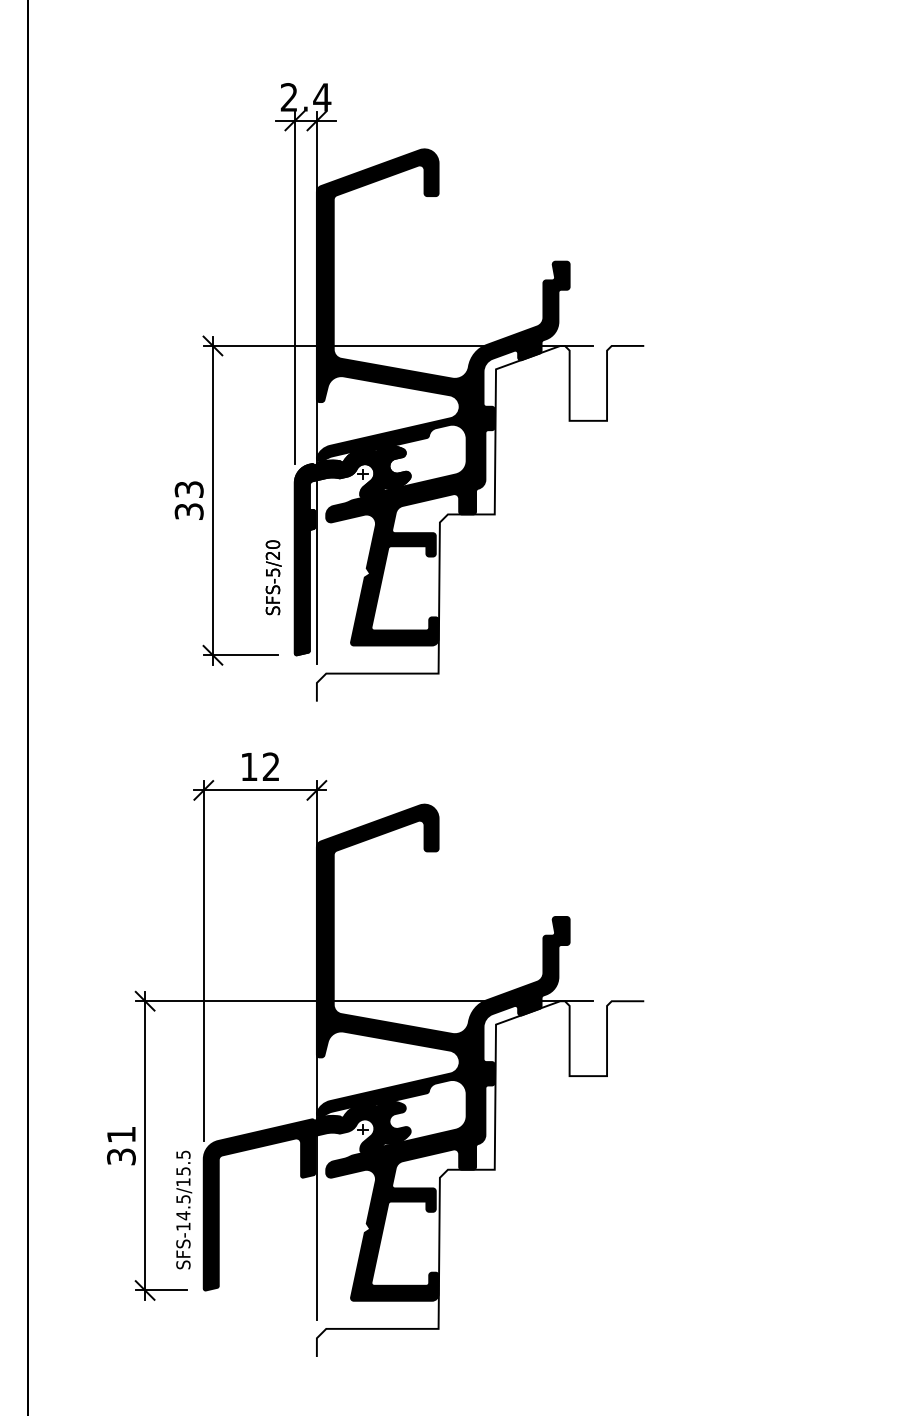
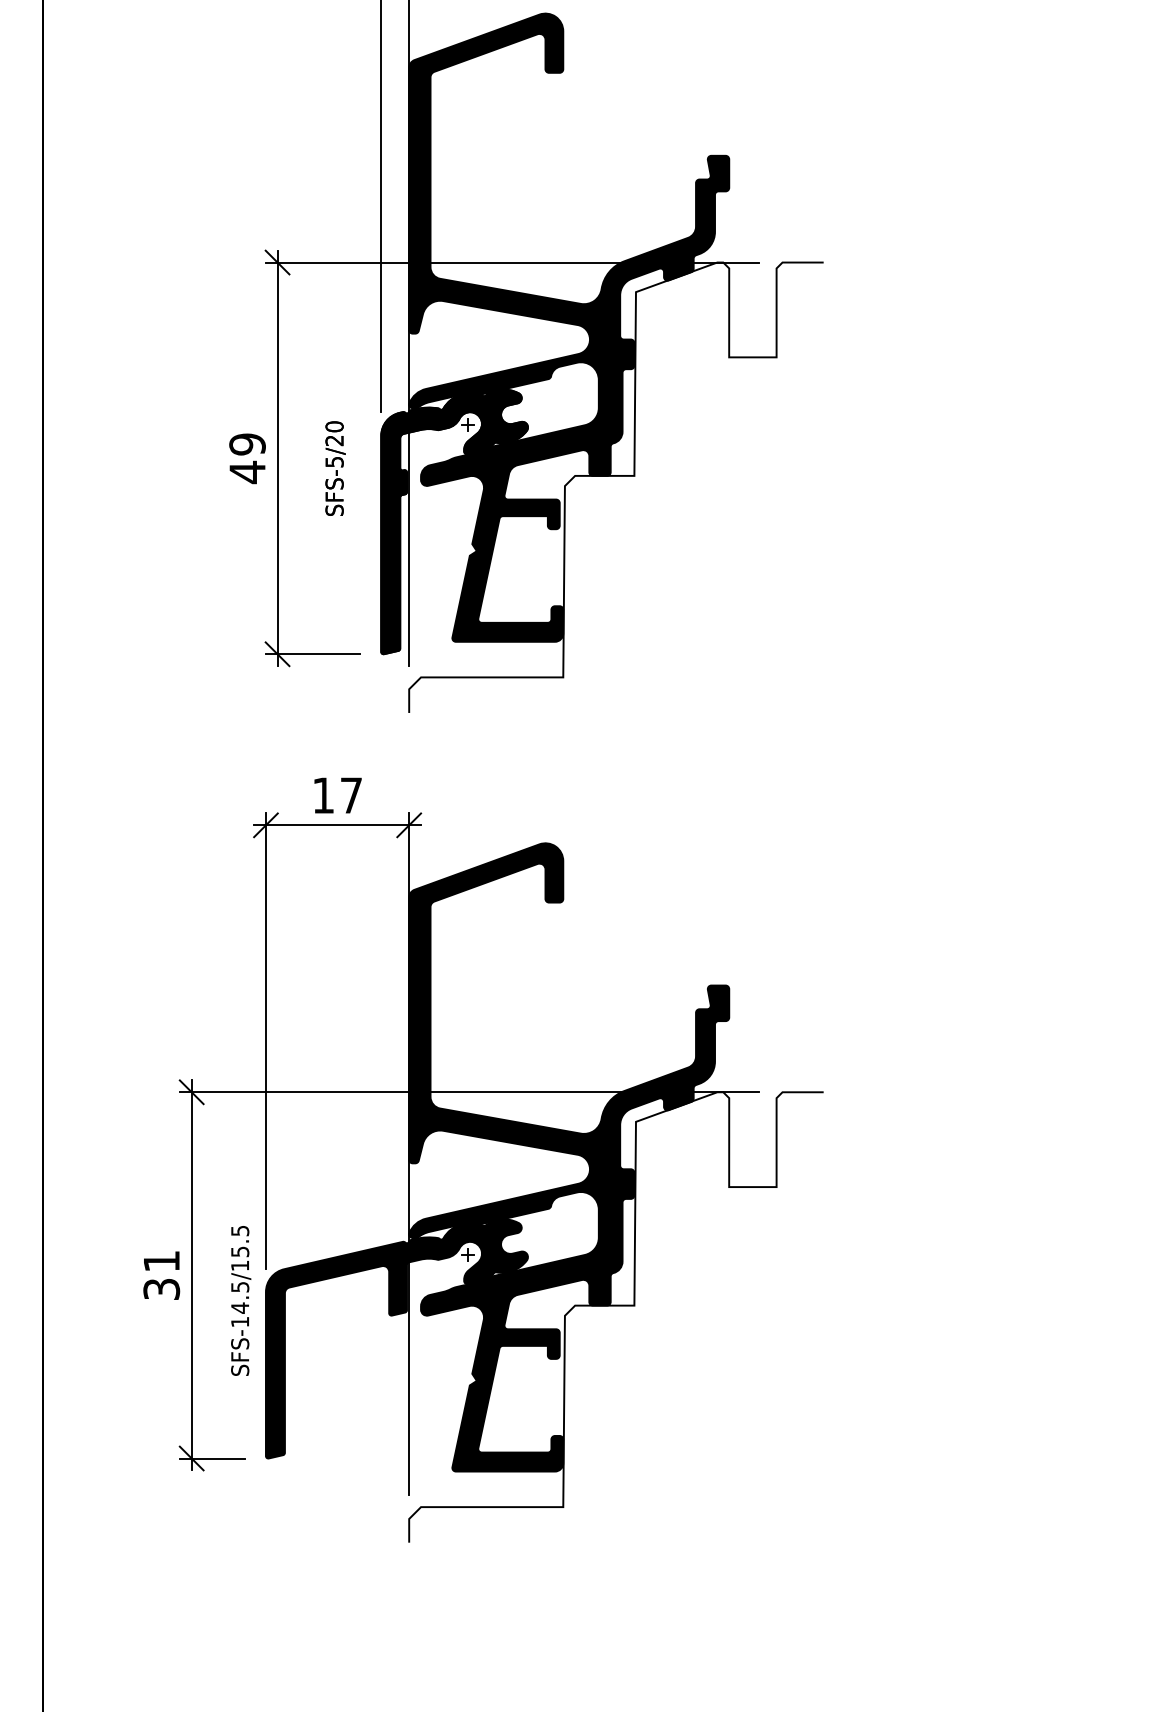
text: (188, 500) -> (246, 458), 33 -> 49
text: (273, 577) -> (335, 468), moved
text: (270, 766) -> (350, 795), 12 -> 17
text: (184, 1209) -> (241, 1300), moved

